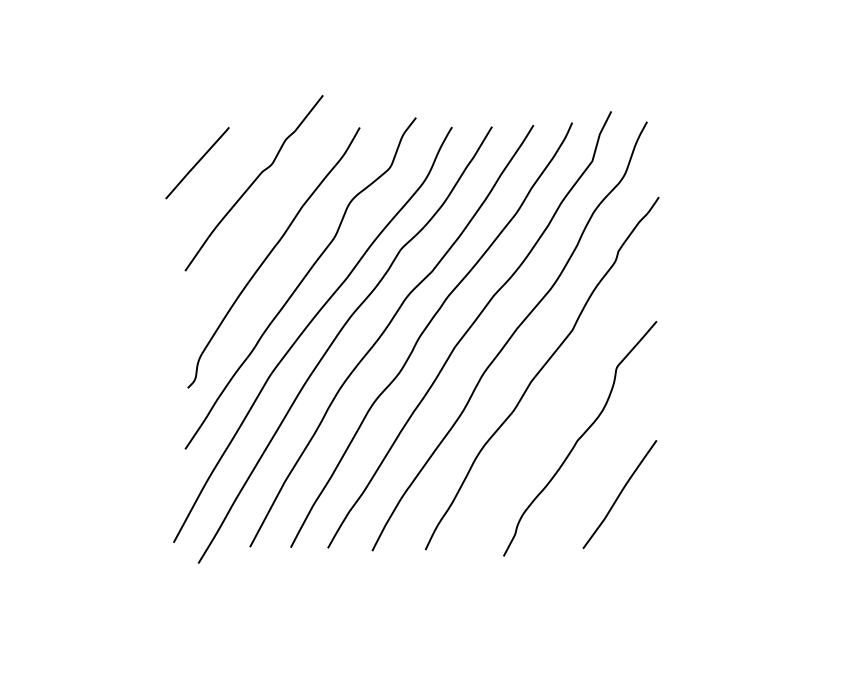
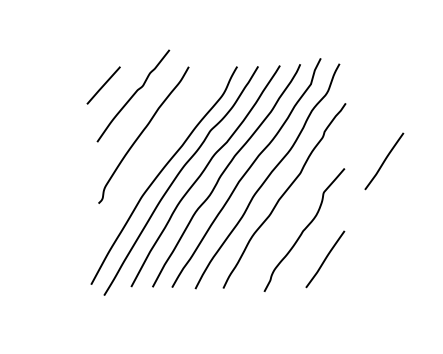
curve: (300, 283) -> (157, 148), removed
line: (732, 307) -> (384, 161), added

